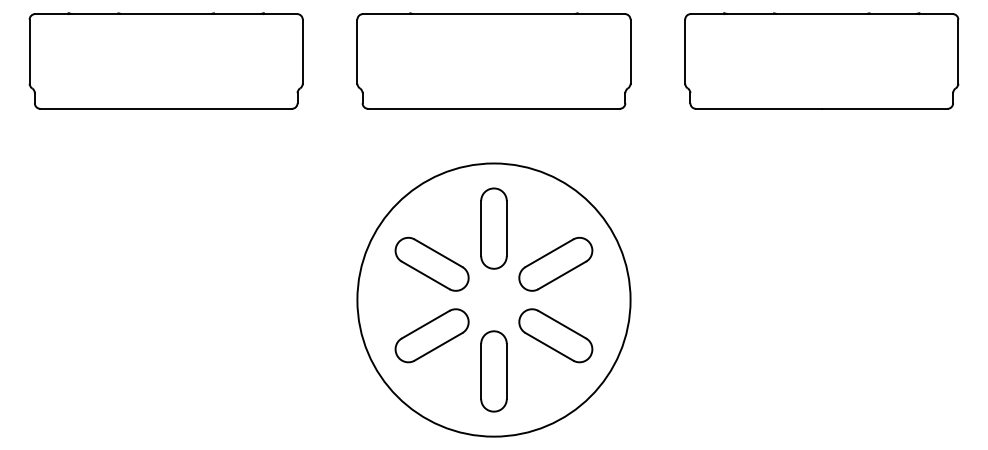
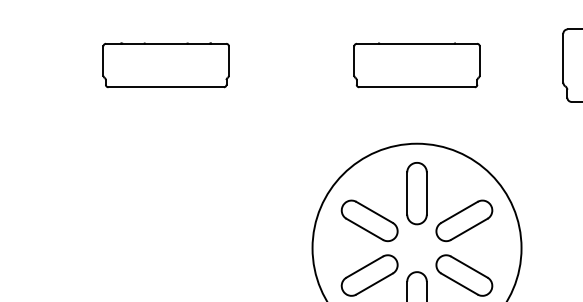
part: (165, 60) -> (165, 64), size x0.6
part: (493, 60) -> (416, 64), size x0.6

